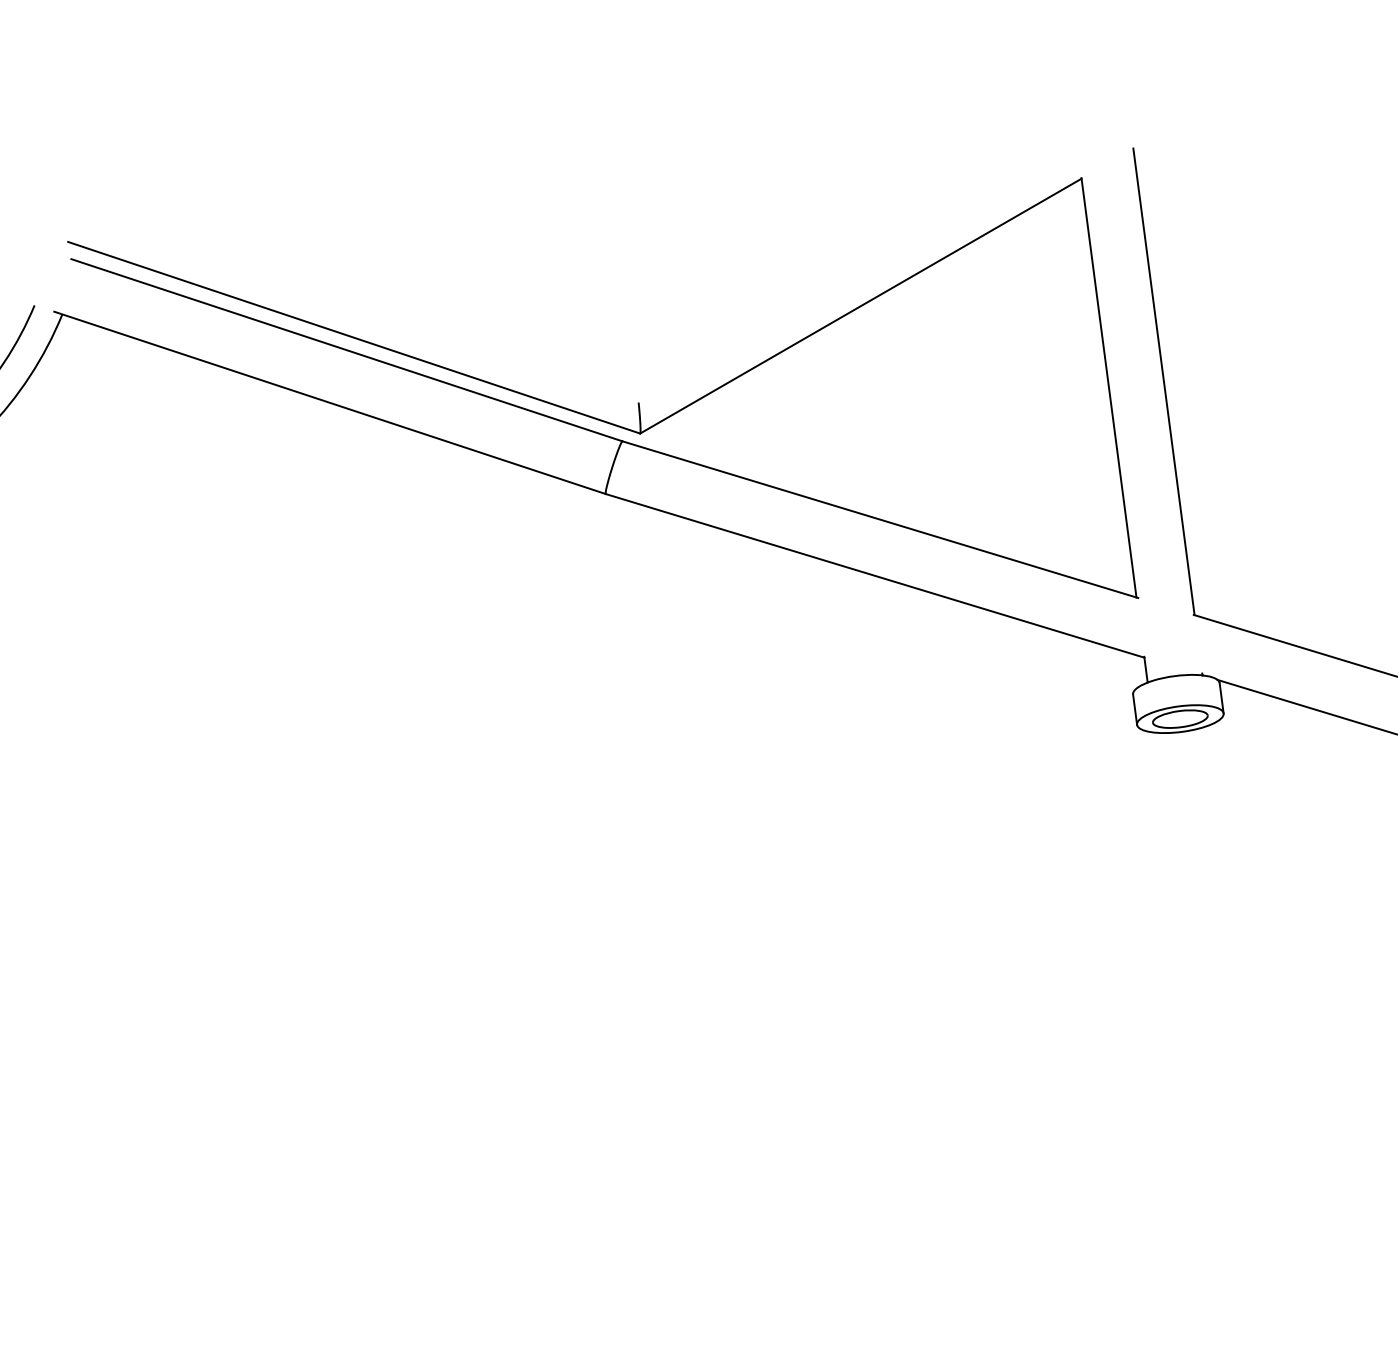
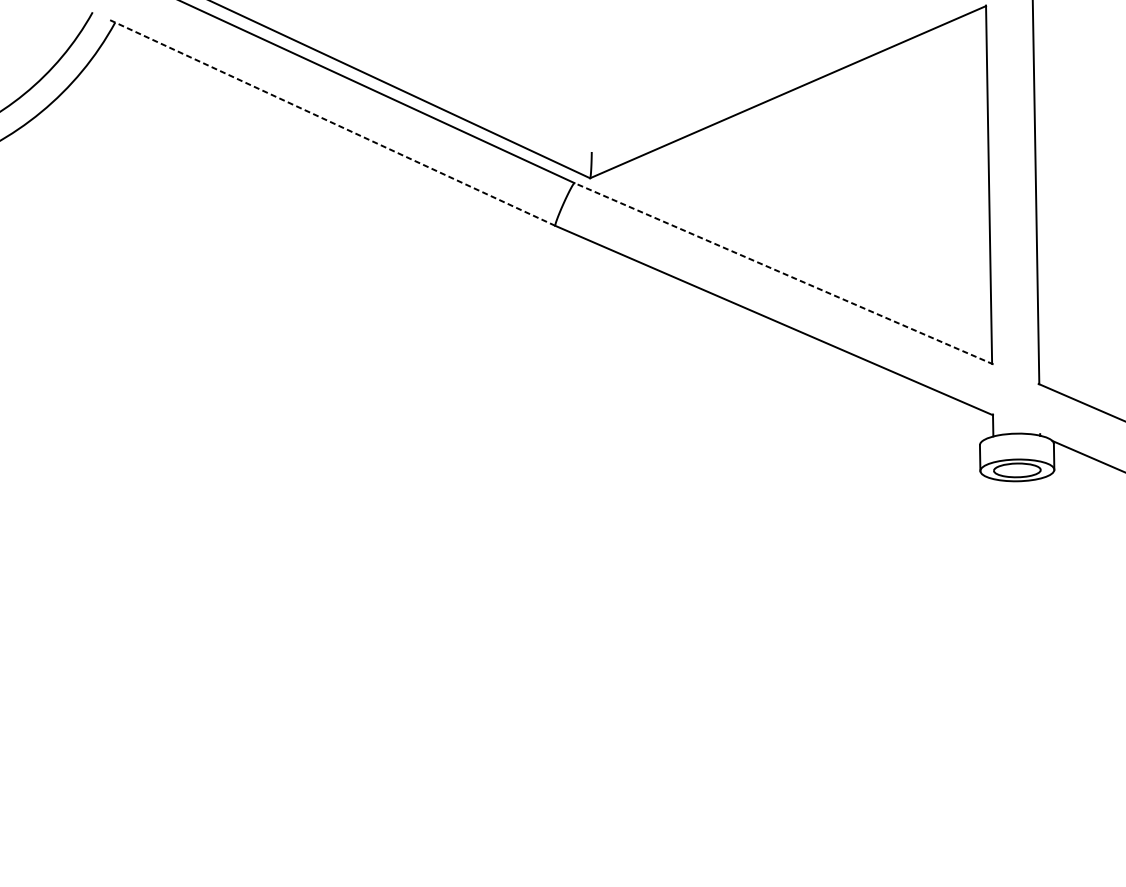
line: (329, 402) -> (331, 122), solid -> dashed
line: (879, 519) -> (783, 273), solid -> dashed

